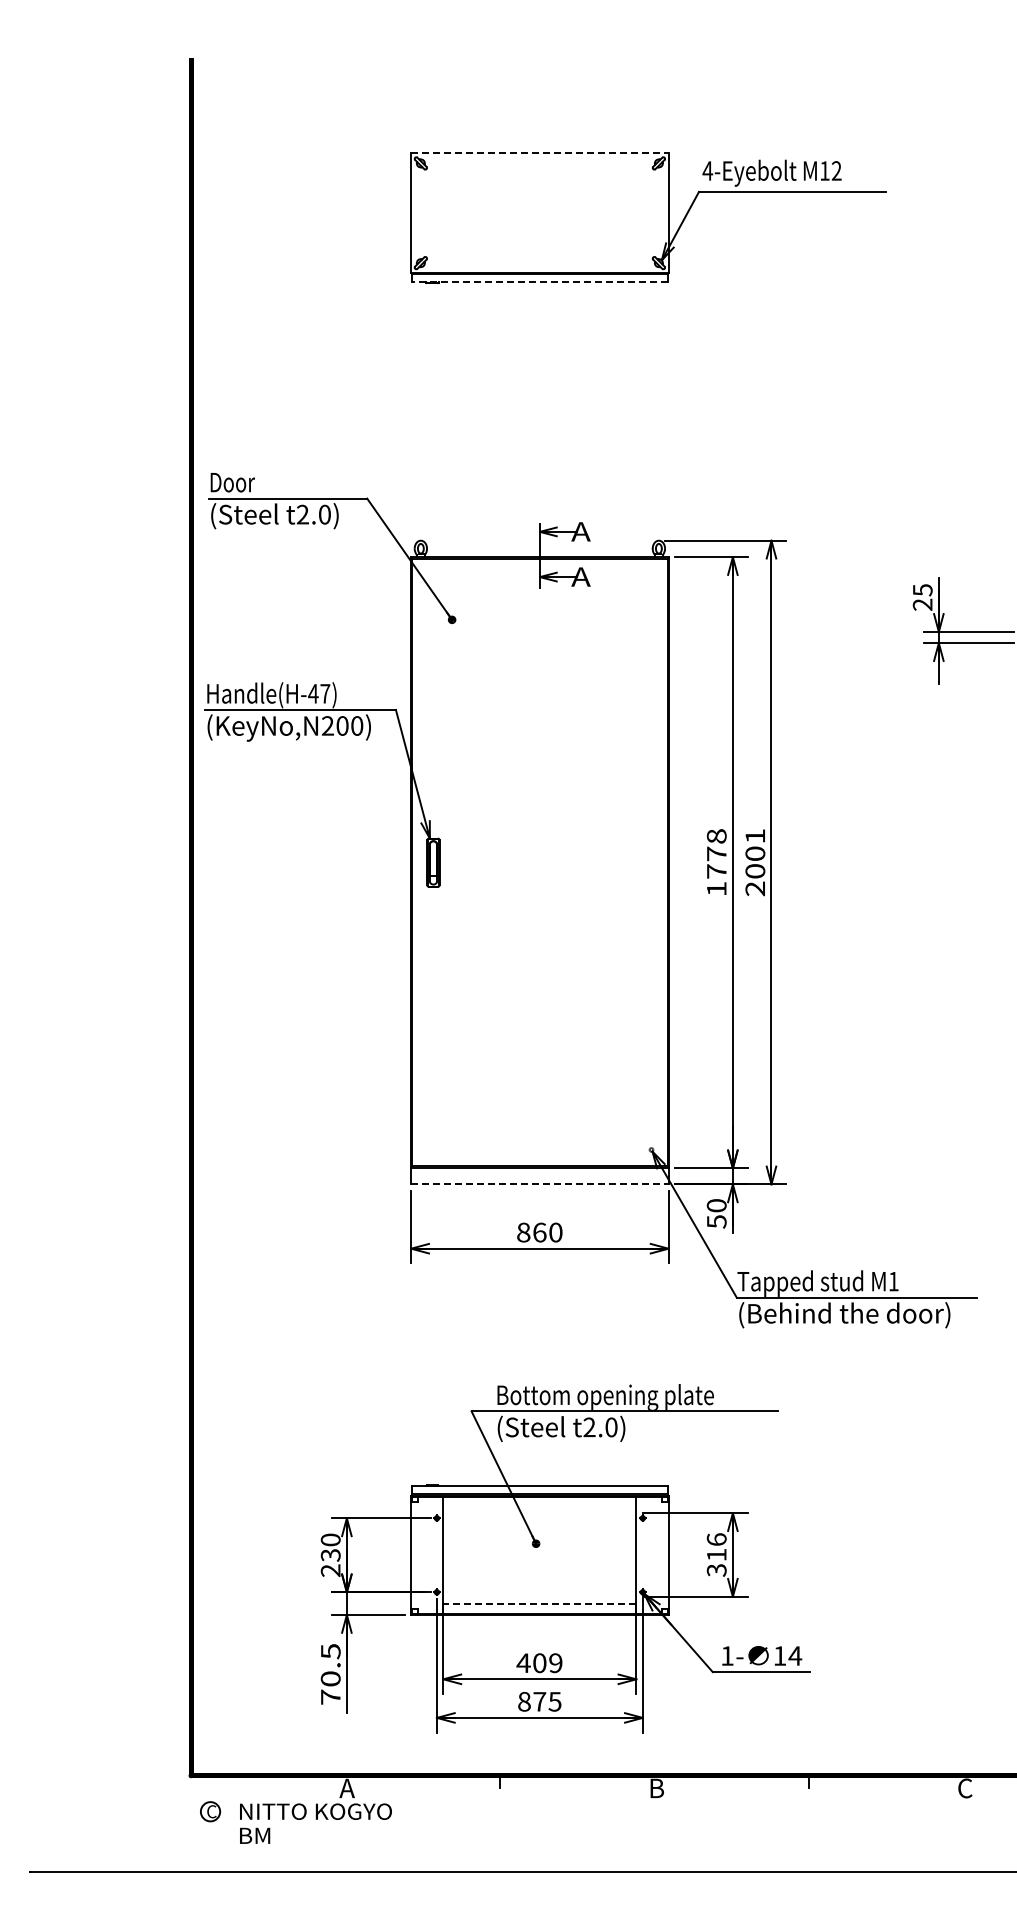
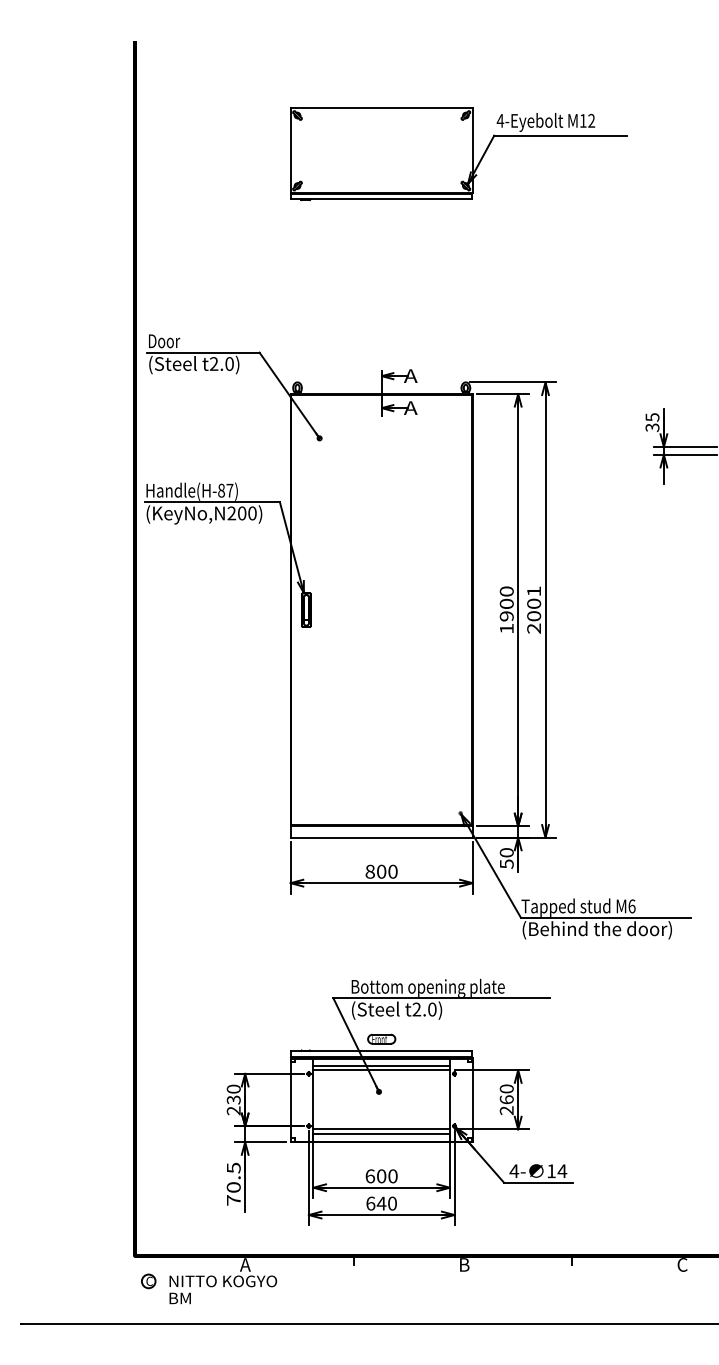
line: (539, 153) -> (381, 108), dashed -> solid
line: (539, 281) -> (381, 199), dashed -> solid
text: (922, 604) -> (652, 427), 25 -> 35
text: (313, 693) -> (221, 490), Handle(H-47) -> Handle(H-87)
text: (716, 853) -> (506, 603), 1778 -> 1900
line: (539, 1184) -> (381, 837), dashed -> solid
text: (539, 1232) -> (381, 871), 860 -> 800
text: (893, 1281) -> (631, 906), M1 -> M6
part: (539, 1469) -> (381, 1039), added
line: (539, 1506) -> (381, 1065), added
line: (539, 1513) -> (381, 1070), added
text: (716, 1554) -> (506, 1099), 316 -> 260
line: (539, 1596) -> (381, 1129), added
line: (539, 1603) -> (381, 1134), dashed -> solid
text: (727, 1655) -> (514, 1170), 1- -> 4-
text: (539, 1663) -> (381, 1176), 409 -> 600
text: (539, 1701) -> (381, 1203), 875 -> 640

